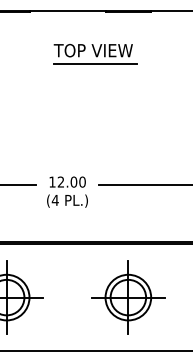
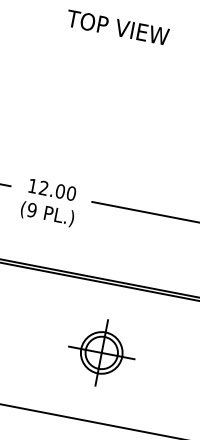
line: (94, 63) -> (116, 44), removed
text: (54, 199) -> (31, 208), (4 -> (9
part: (128, 297) -> (101, 352), size x0.7

